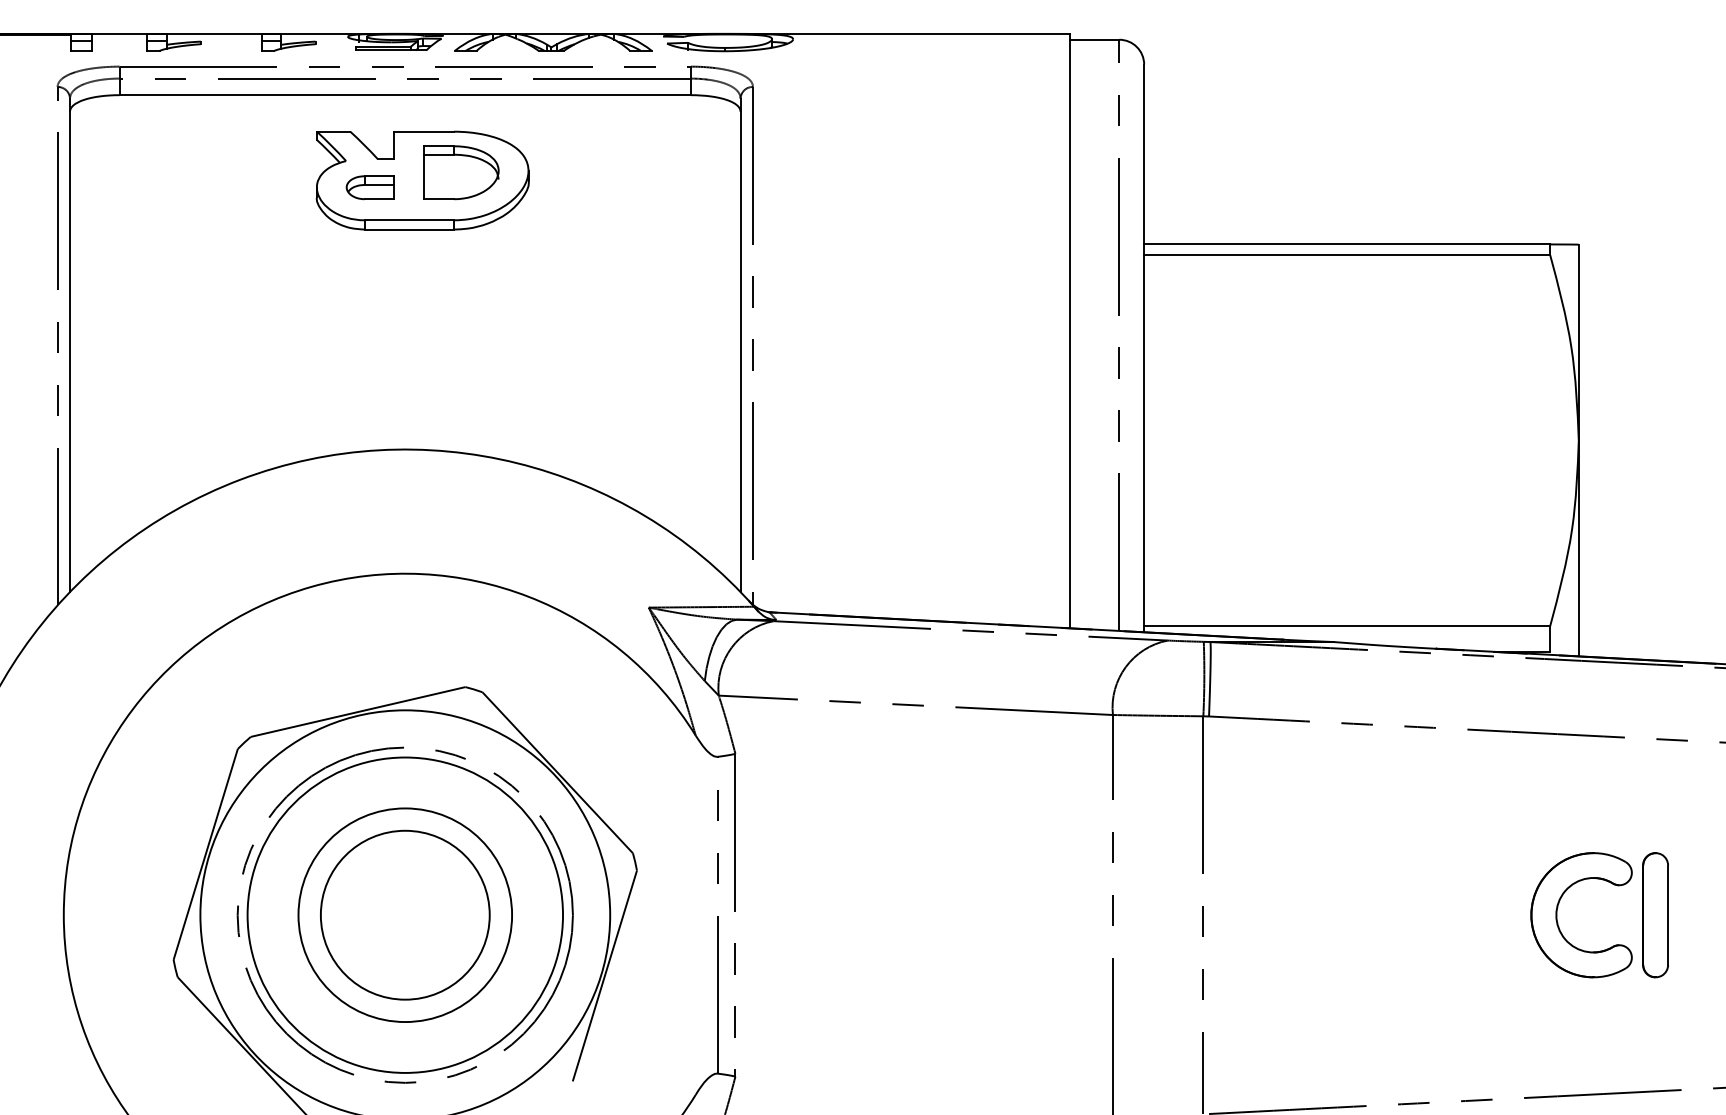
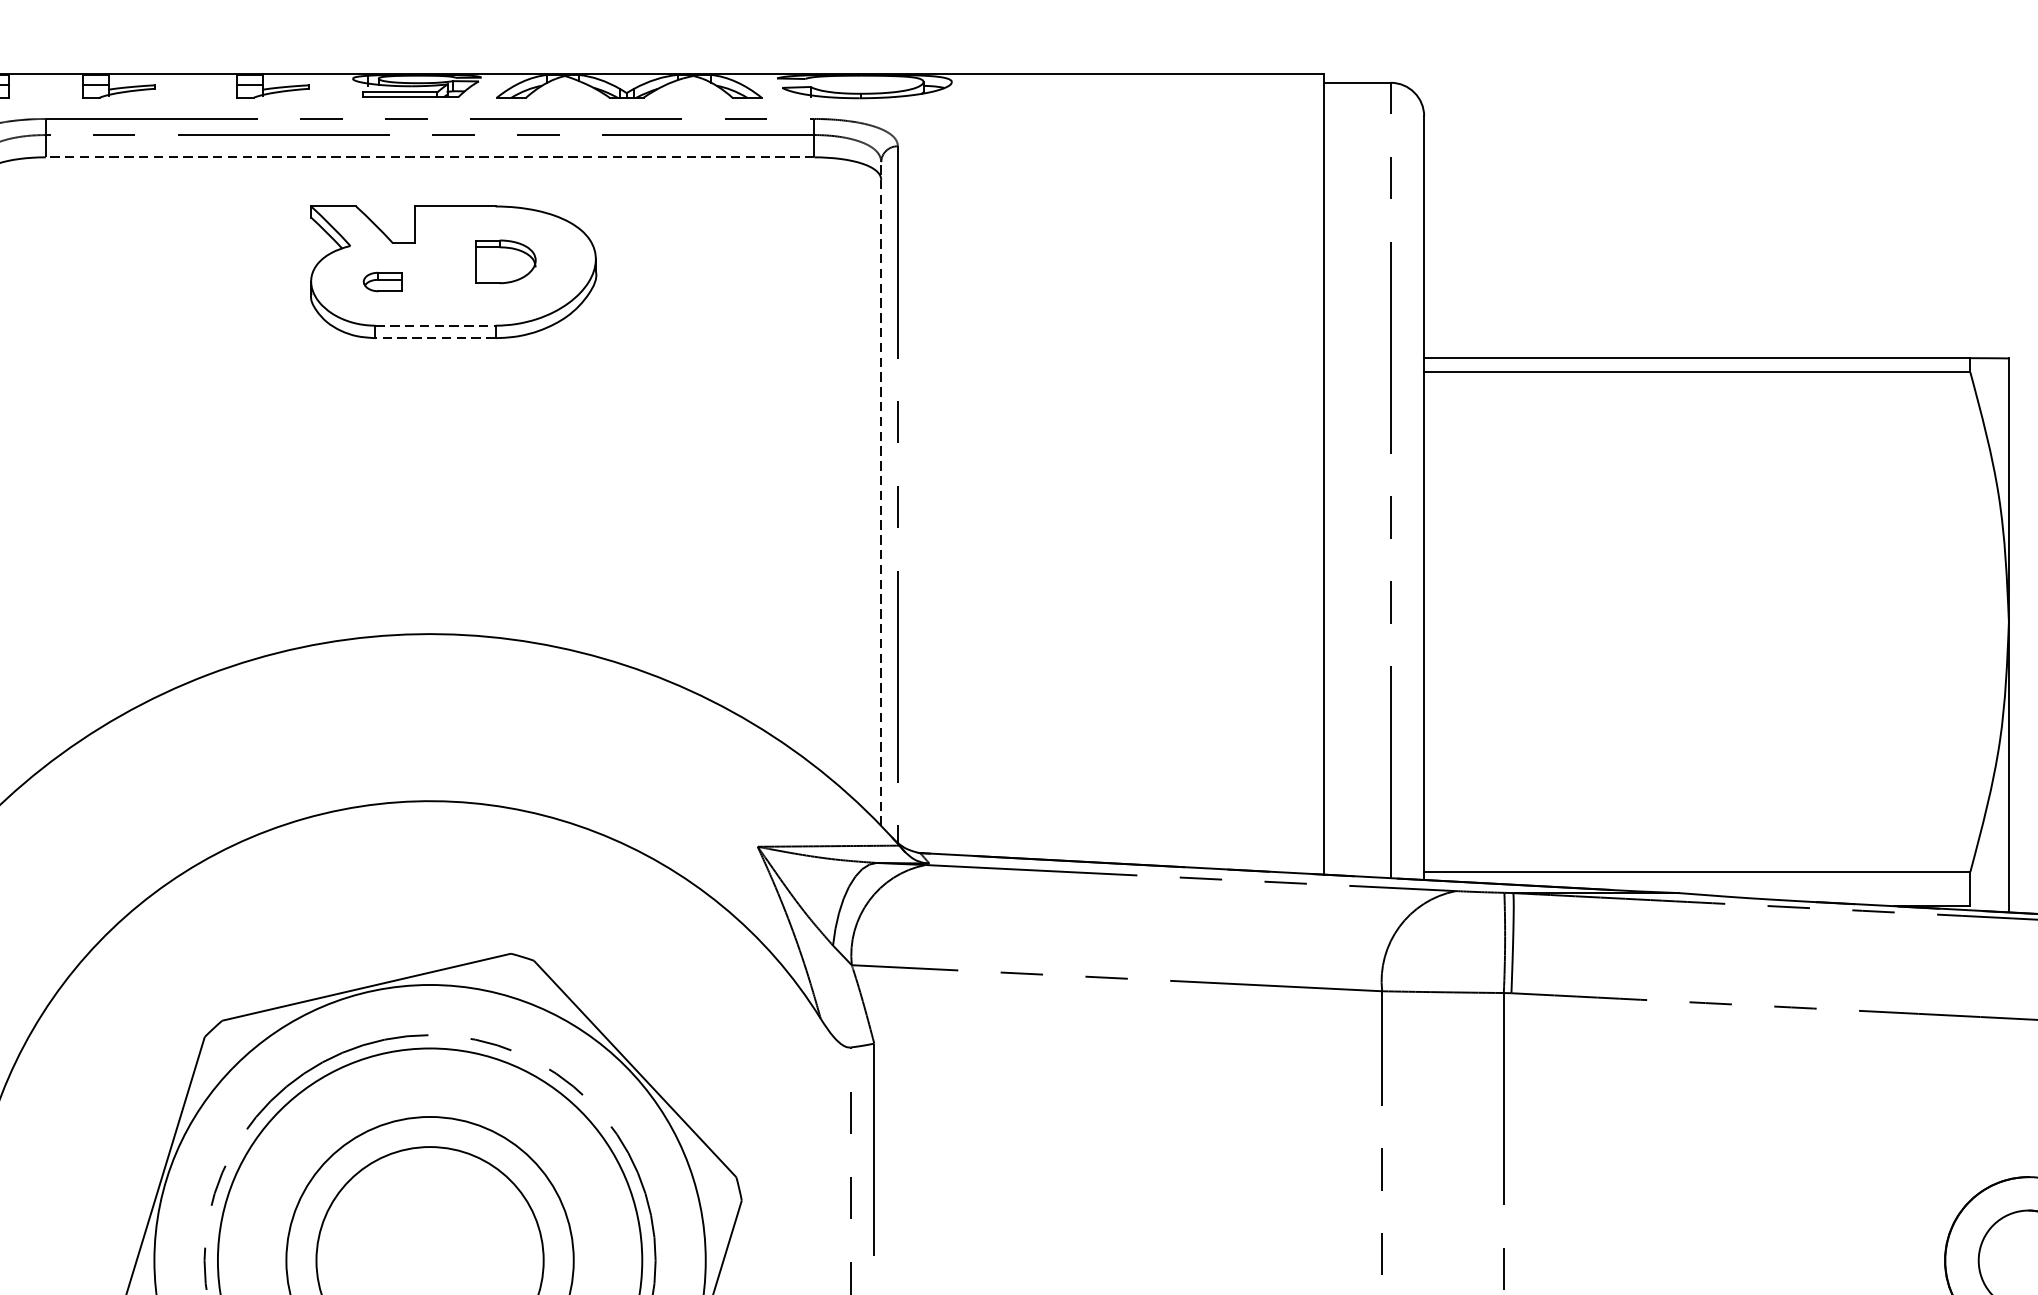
line: (405, 95) -> (430, 157), solid -> dashed
part: (461, 172) -> (505, 261), size x0.6
part: (369, 187) -> (381, 281), size x0.6
line: (409, 220) -> (435, 325), solid -> dashed
line: (409, 229) -> (435, 338), solid -> dashed
line: (740, 345) -> (881, 494), solid -> dashed

